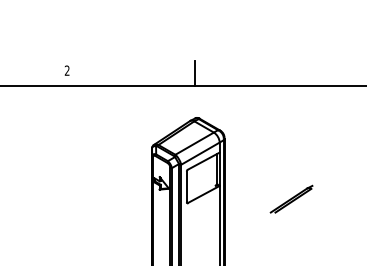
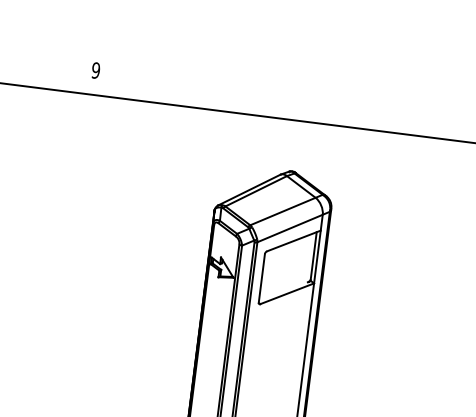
text: (66, 70) -> (94, 70), 2 -> 9
line: (194, 73) -> (296, 100), removed
part: (291, 198) -> (425, 317), removed

